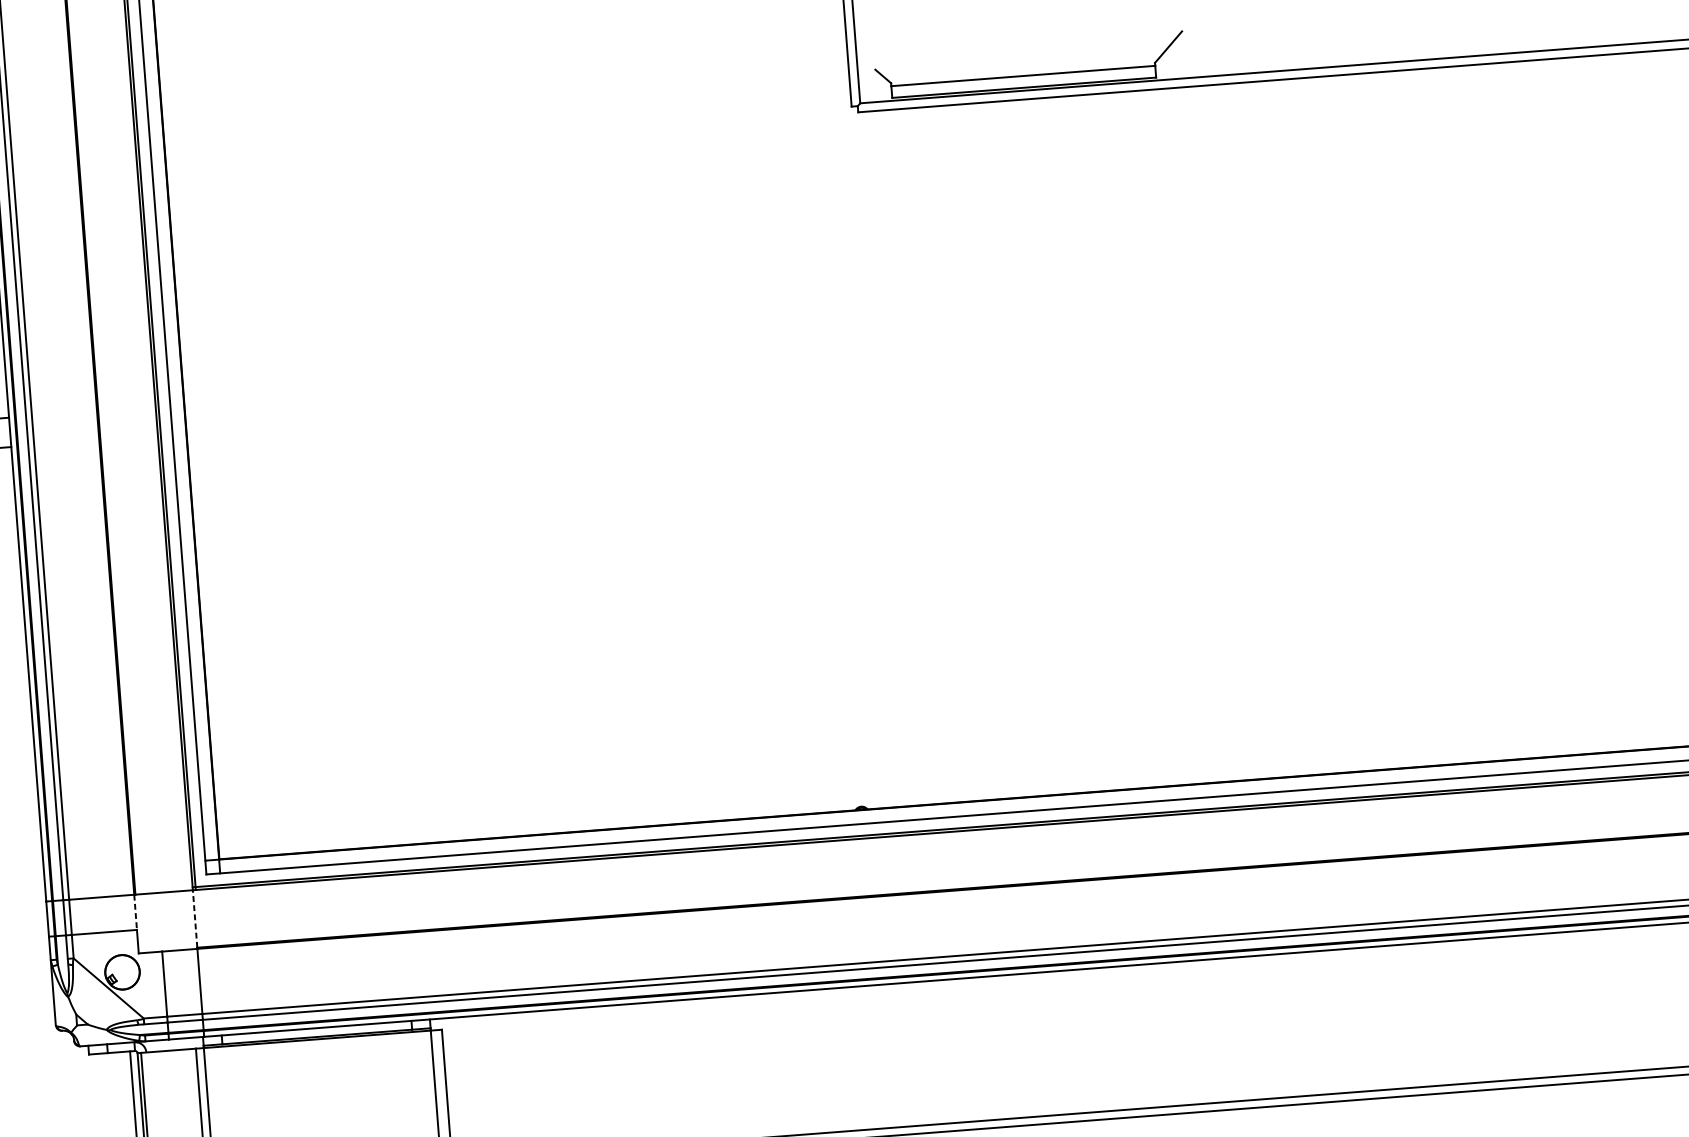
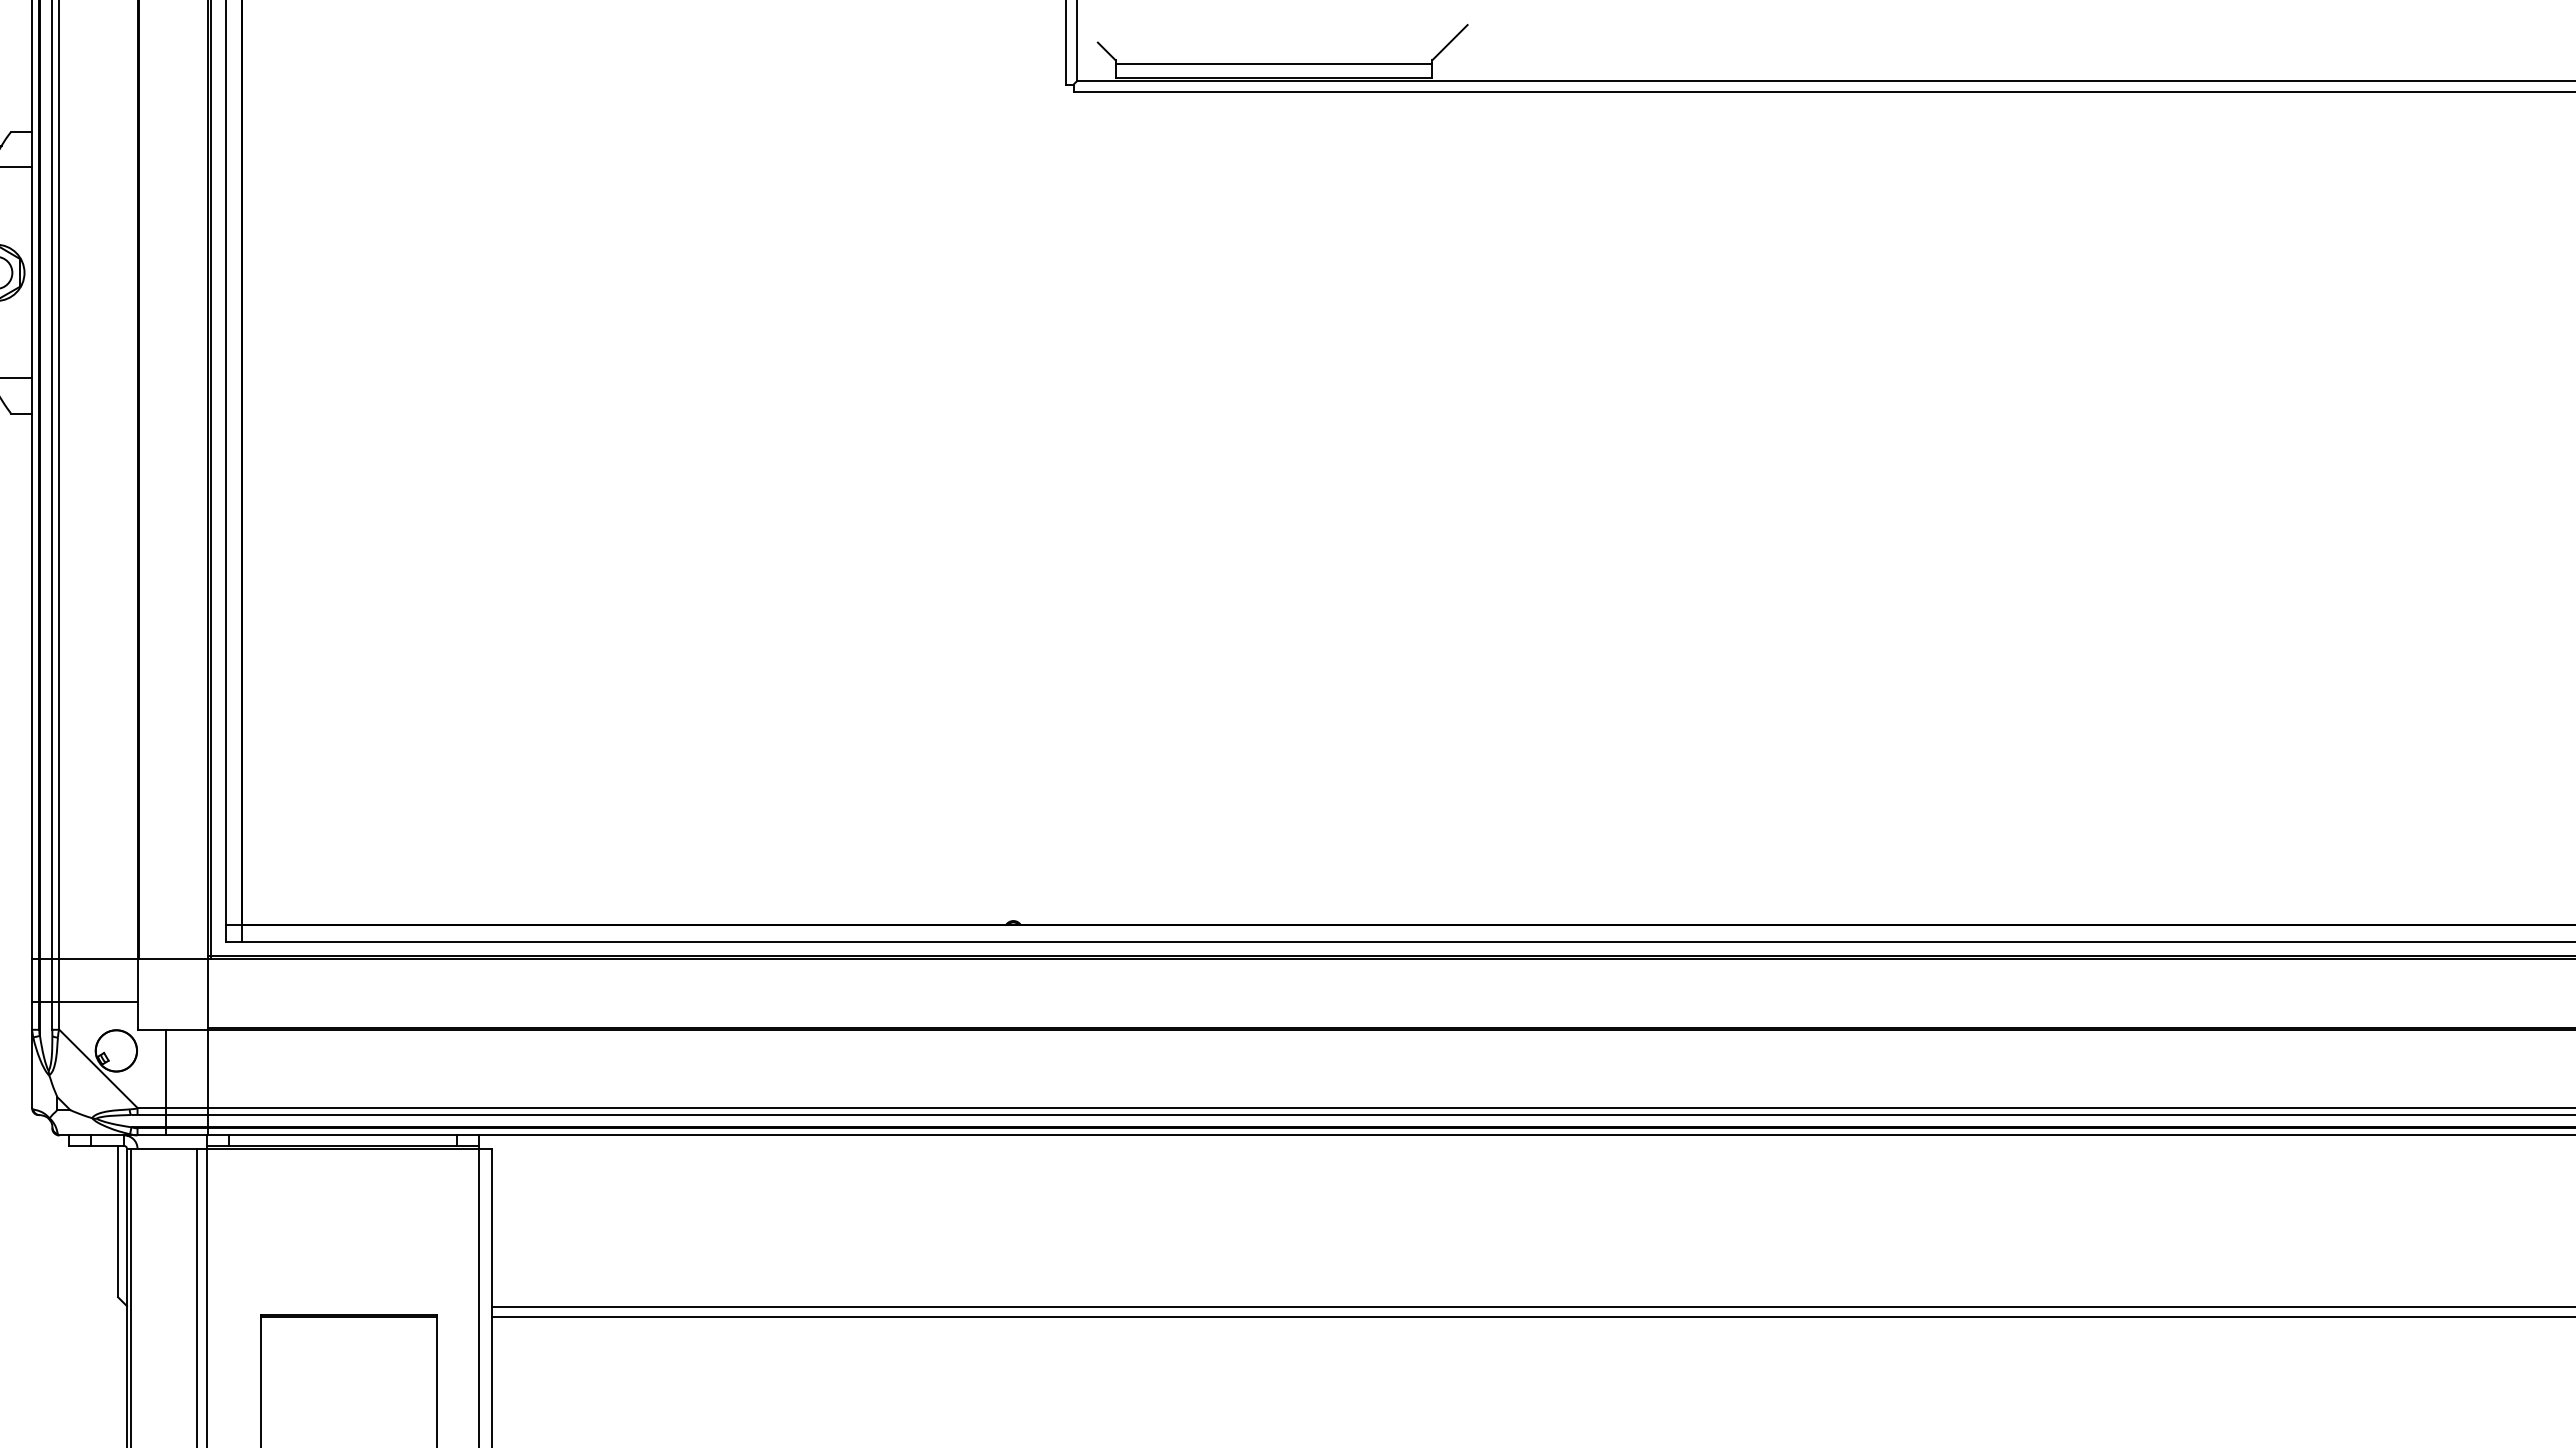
line: (135, 912) -> (137, 980), dashed -> solid
line: (194, 918) -> (207, 993), dashed -> solid

